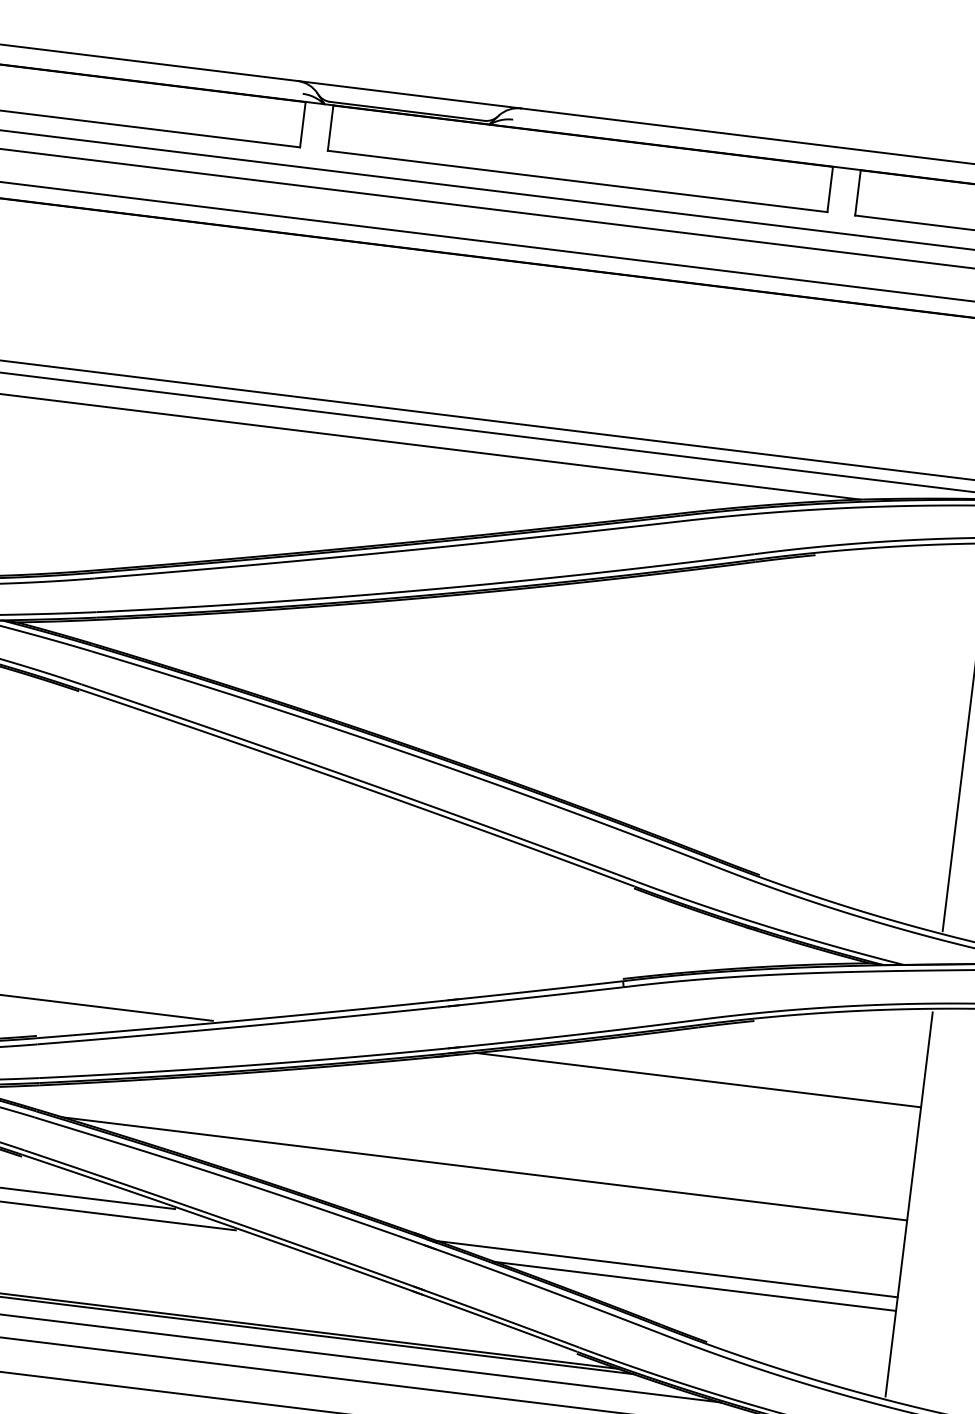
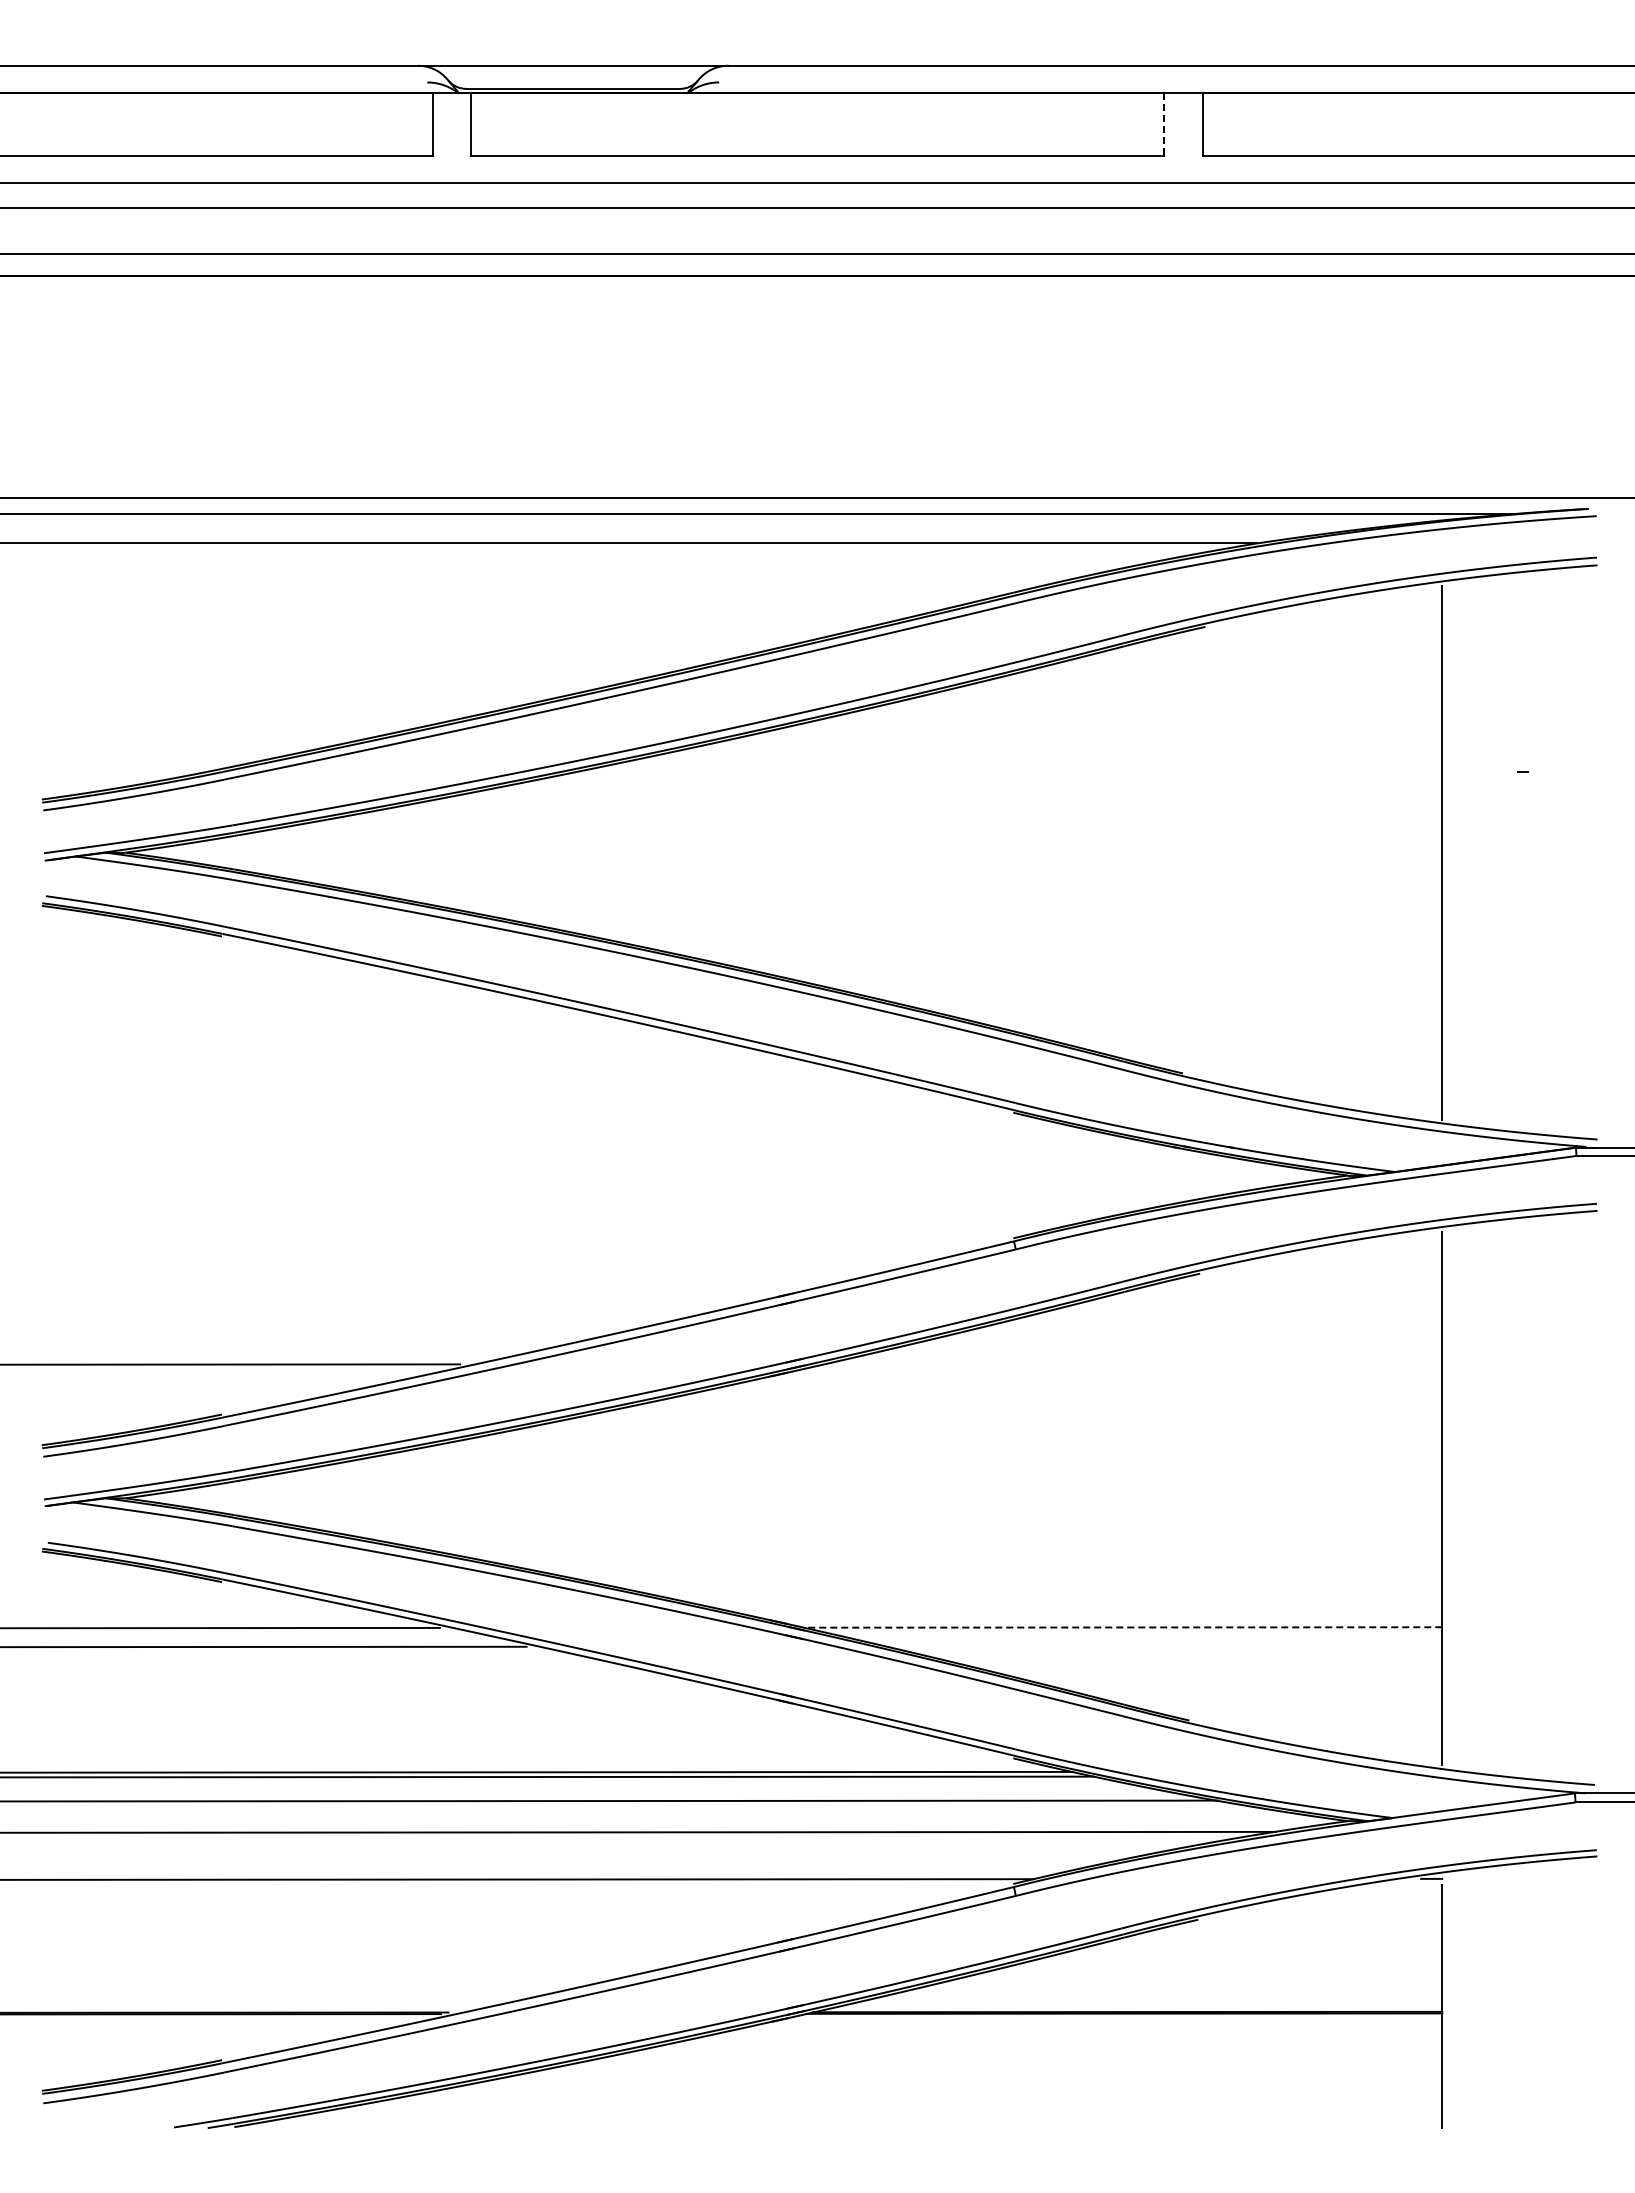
line: (830, 190) -> (1164, 125), solid -> dashed
line: (698, 1079) -> (1133, 1363), removed
line: (484, 1168) -> (855, 1520), removed
line: (667, 1269) -> (1122, 1627), solid -> dashed
line: (695, 1286) -> (1163, 1646), removed

